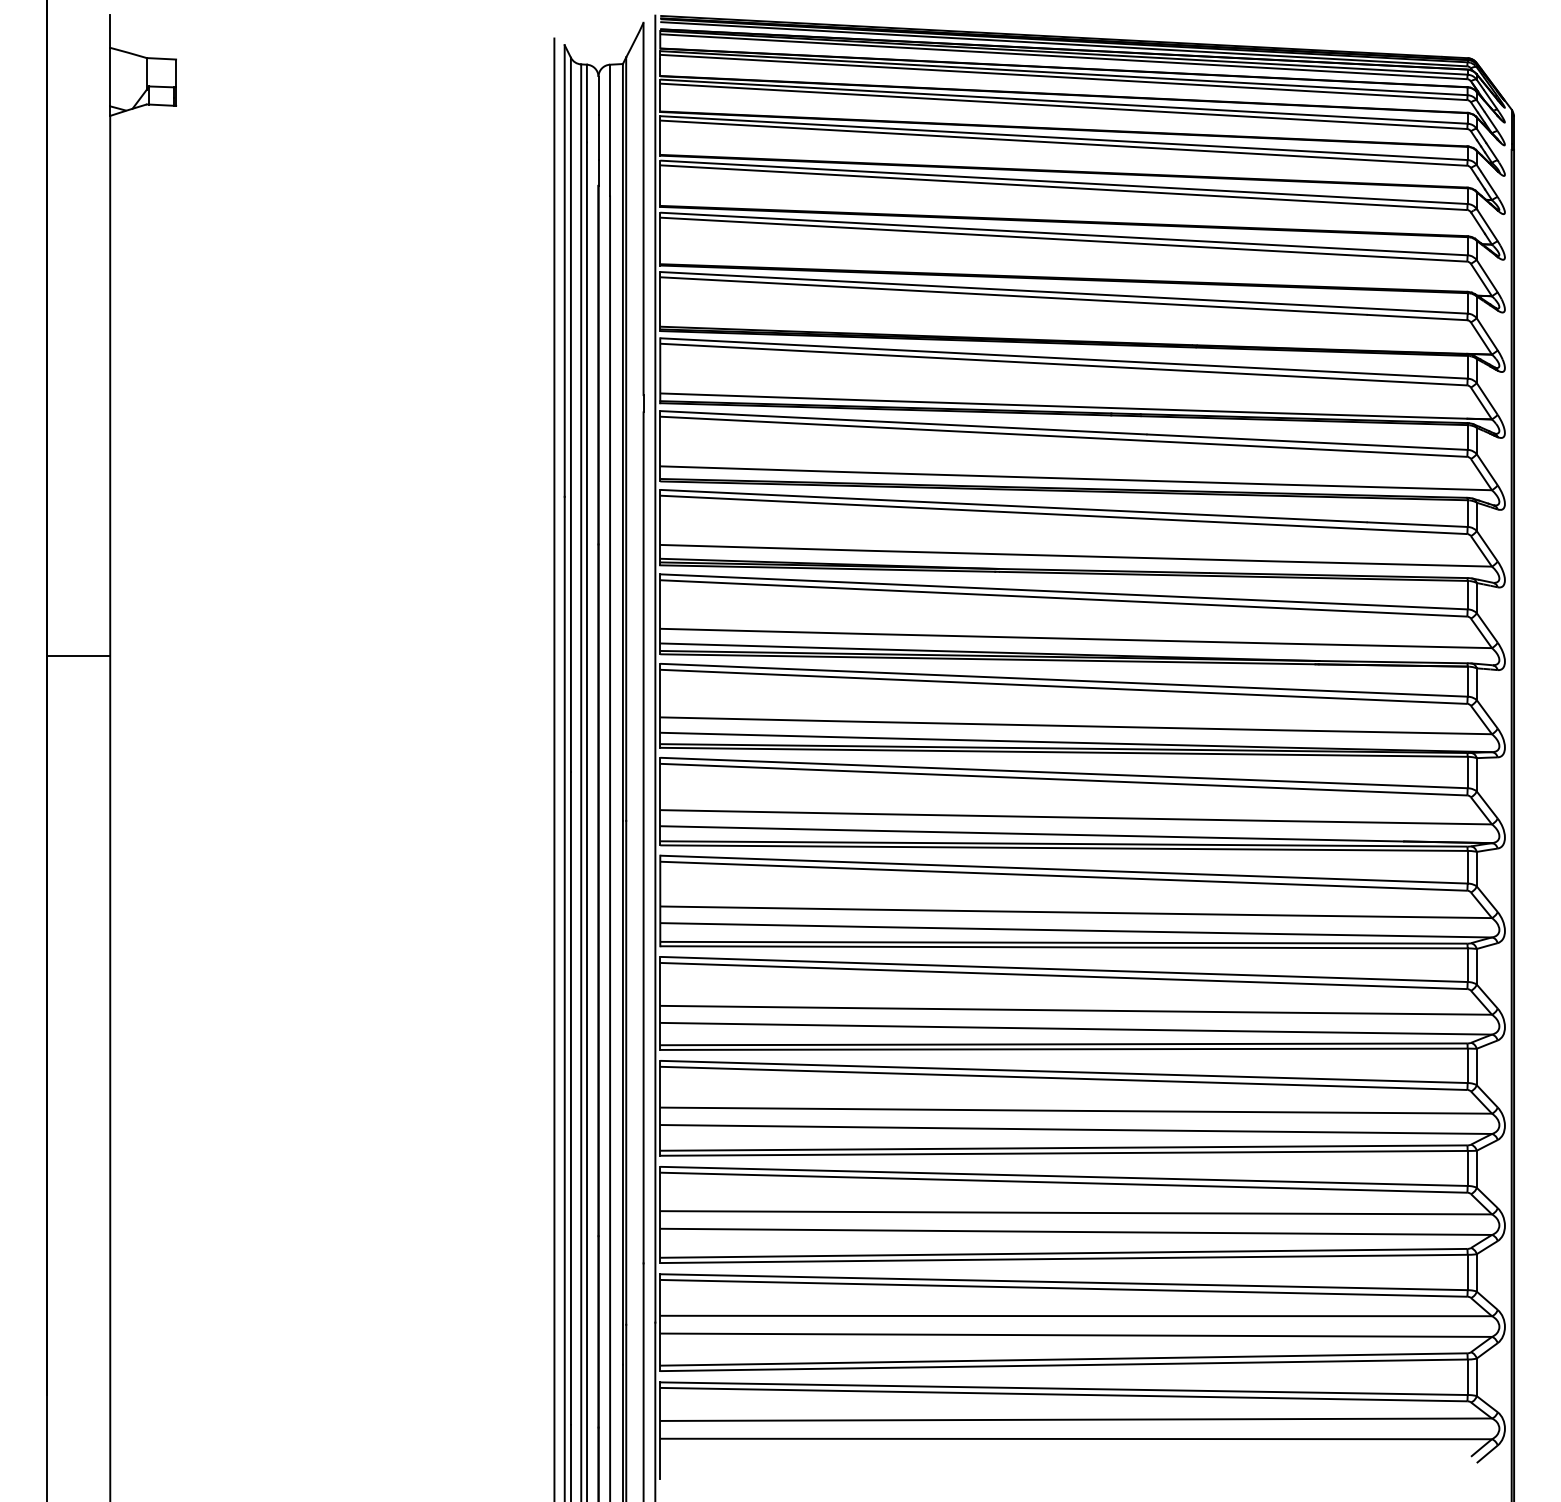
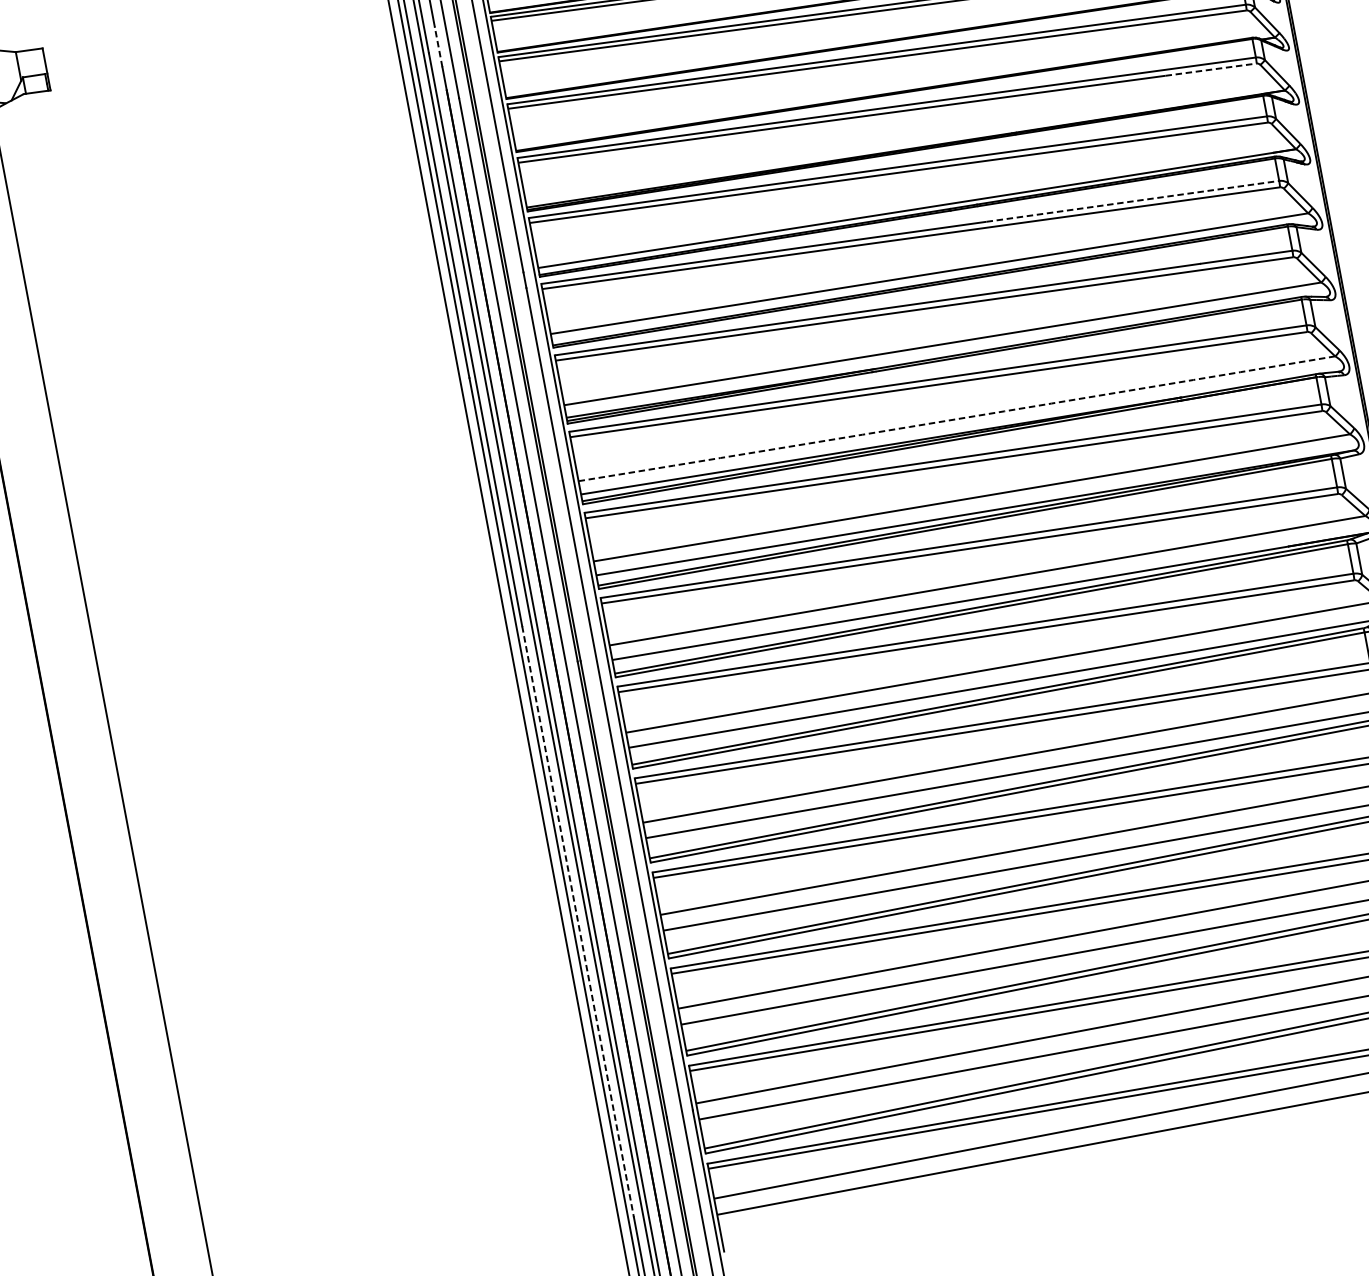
line: (598, 137) -> (438, 46), solid -> dashed
line: (1417, 317) -> (1211, 69), solid -> dashed
line: (1308, 442) -> (1133, 201), solid -> dashed
arc: (1076, 638) -> (957, 418), solid -> dashed
line: (78, 656) -> (56, 605), removed
line: (570, 1098) -> (577, 921), solid -> dashed

